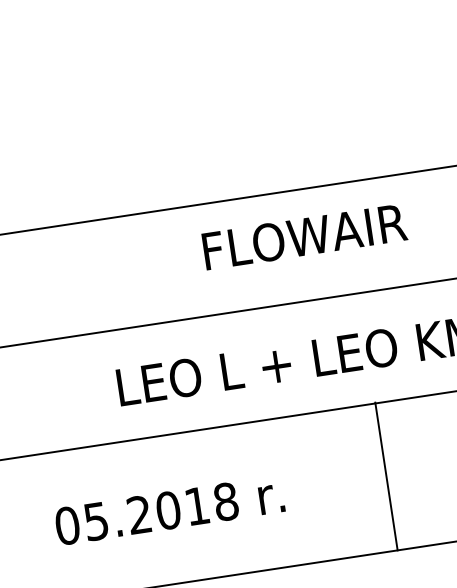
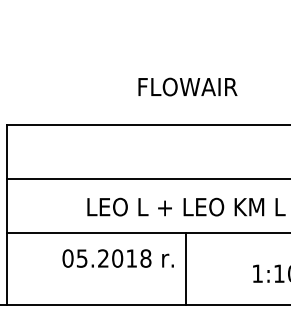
text: (303, 235) -> (187, 86), moved
line: (385, 475) -> (185, 268), moved
text: (168, 510) -> (117, 258), moved

